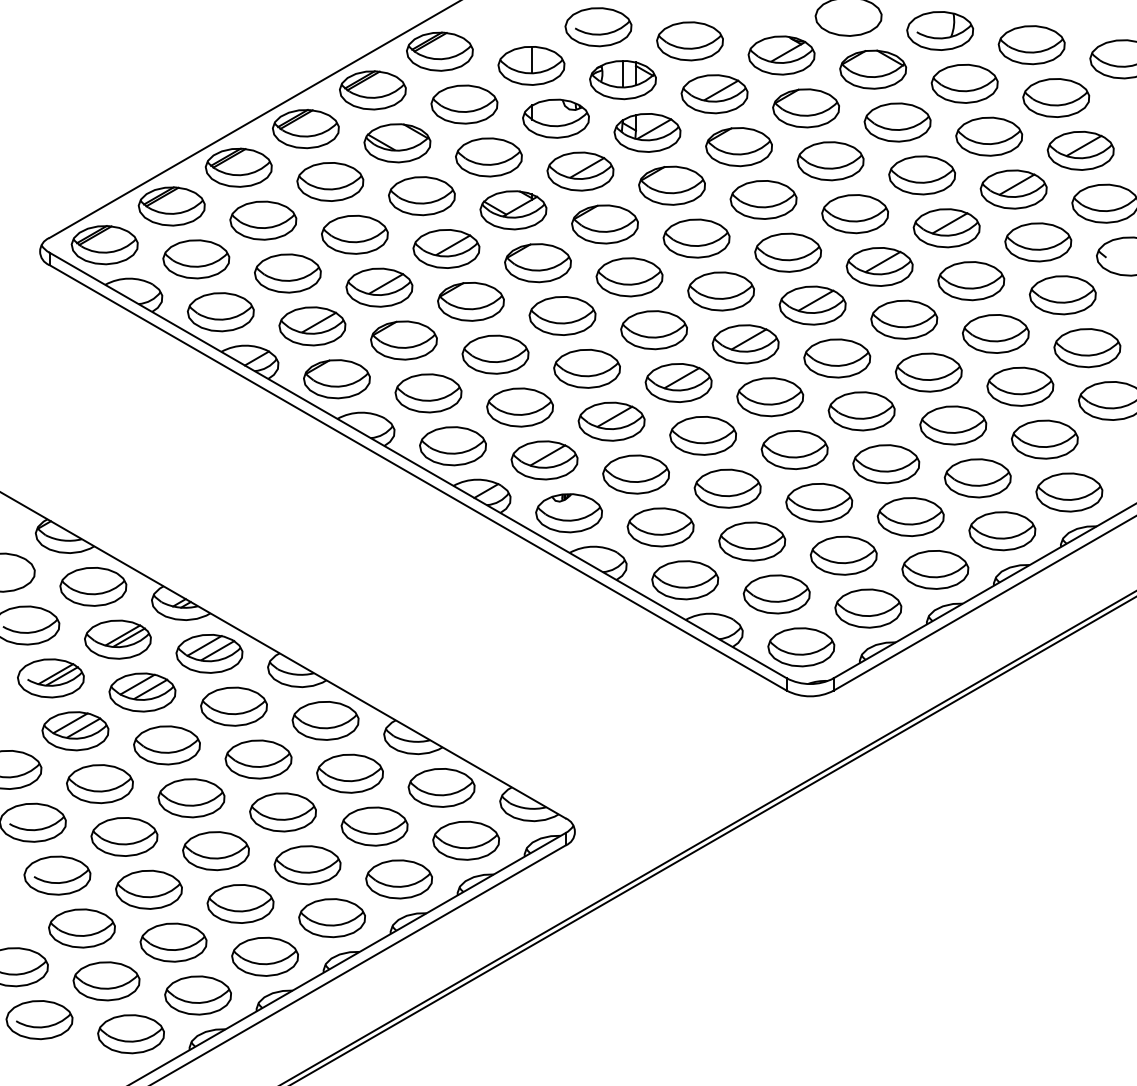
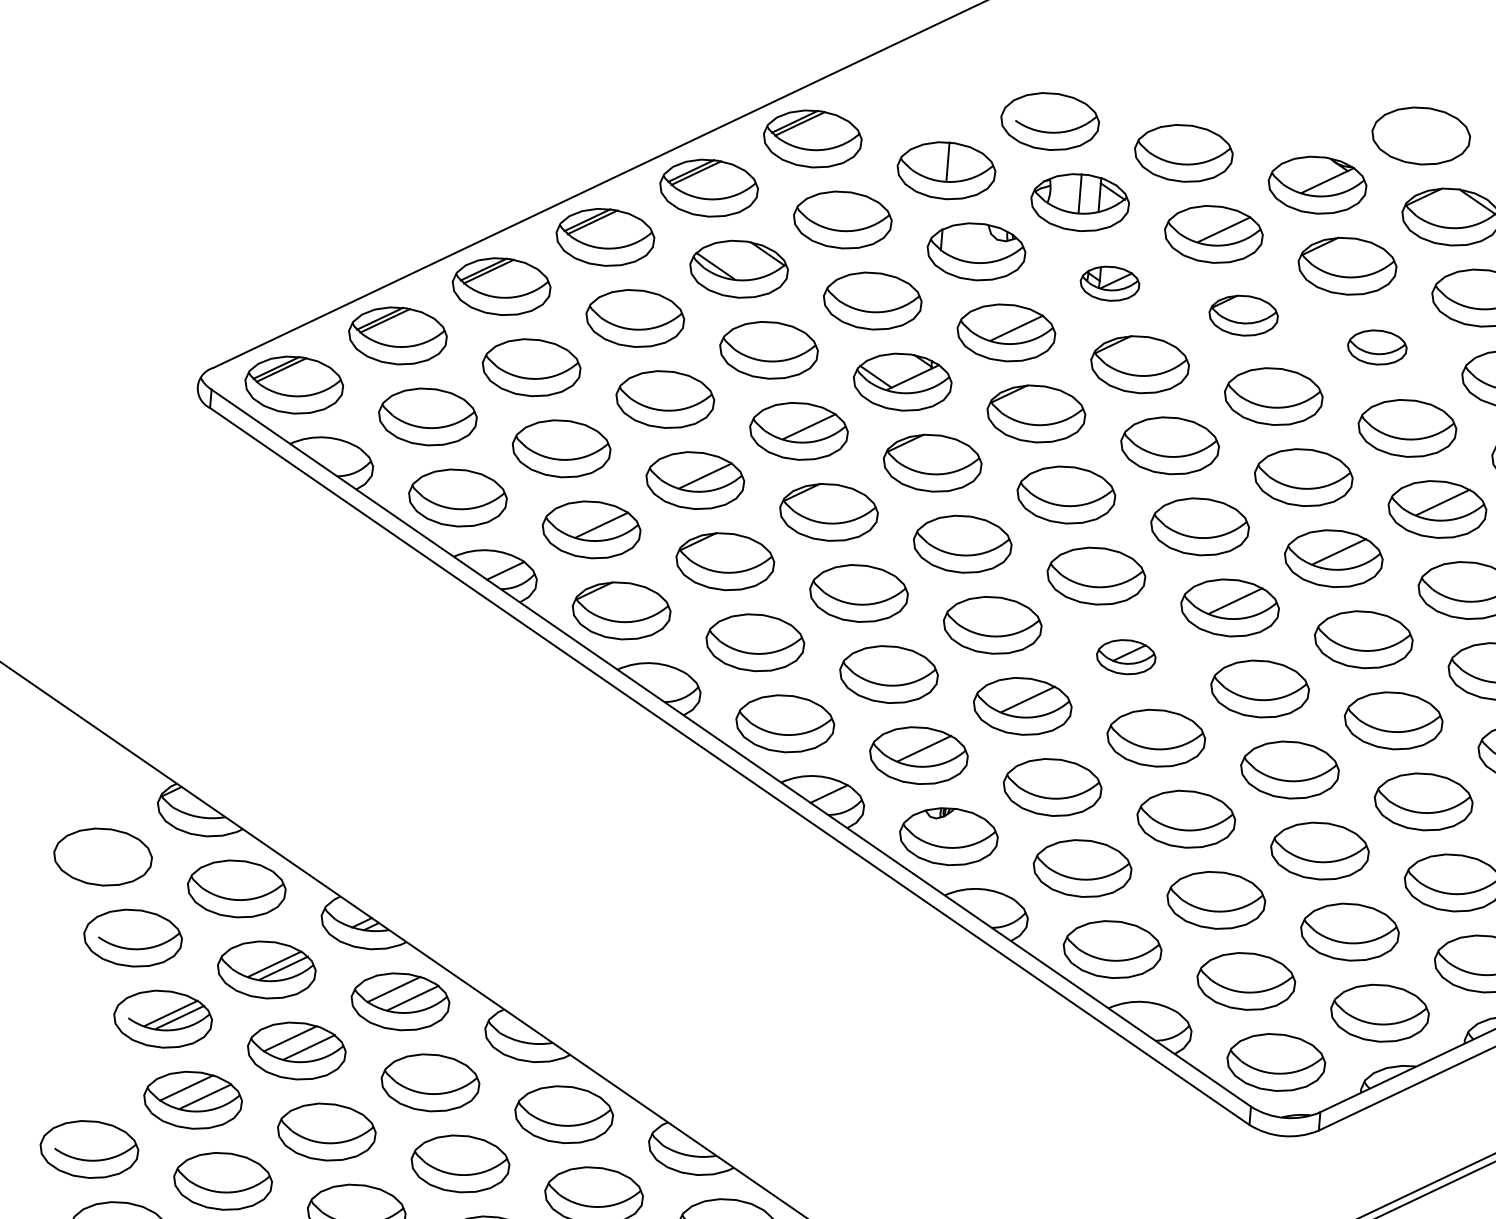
part: (647, 132) -> (1110, 283), size x0.6
part: (738, 147) -> (1242, 316), size x0.7
part: (830, 161) -> (1377, 347), size x0.6
part: (678, 382) -> (1126, 656), size x0.6

